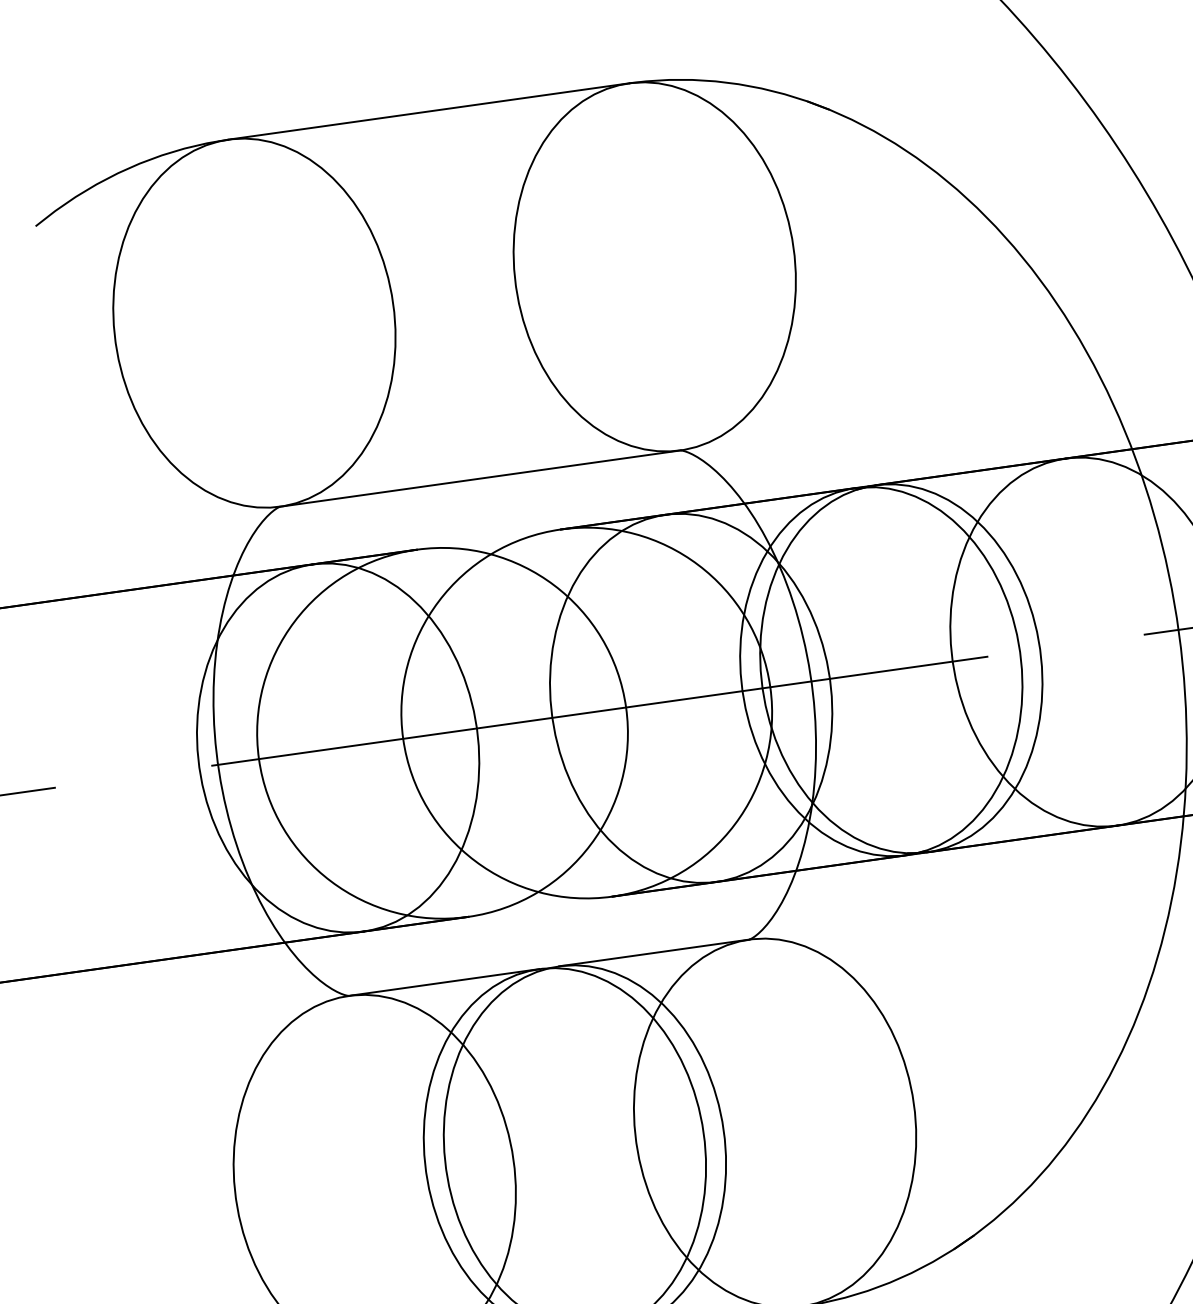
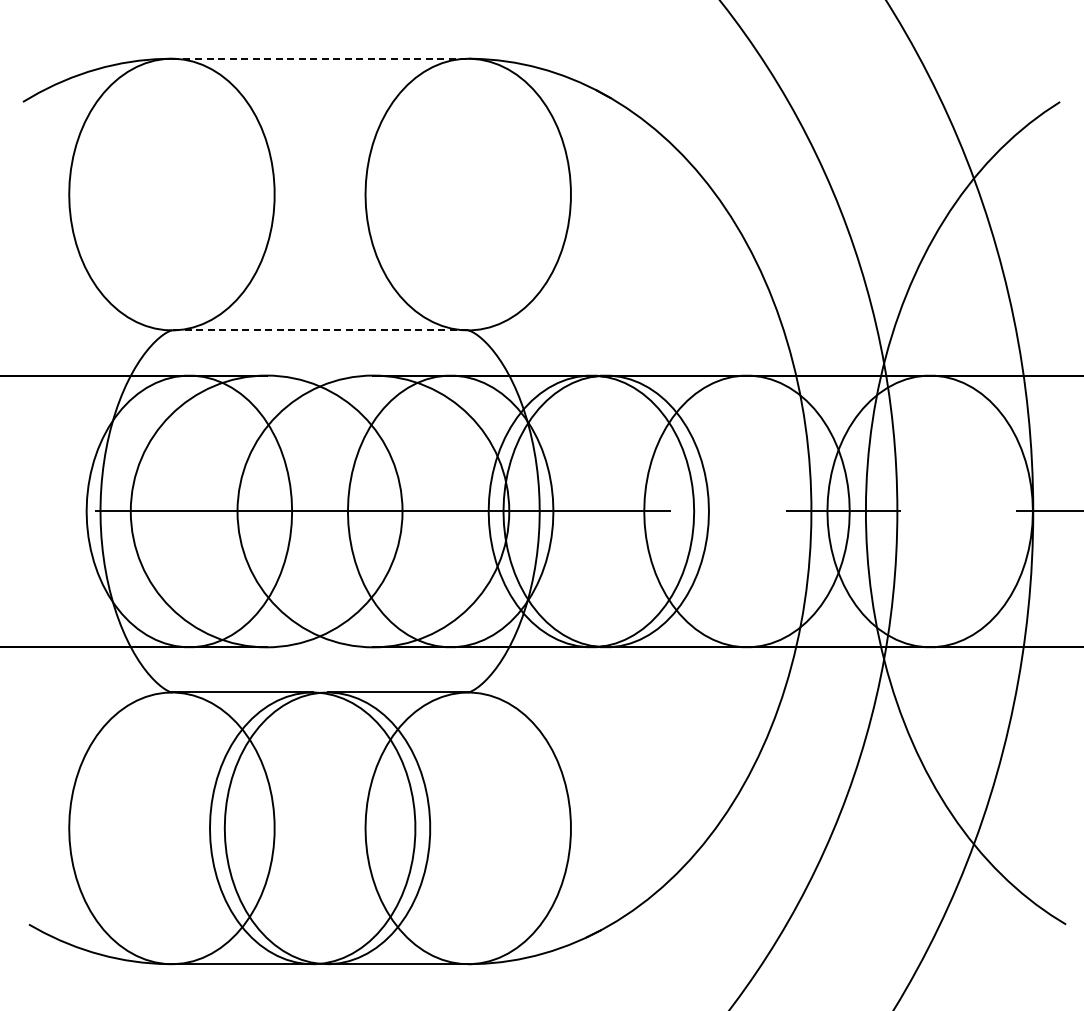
line: (429, 111) -> (320, 58), solid -> dashed
line: (479, 478) -> (319, 330), solid -> dashed

